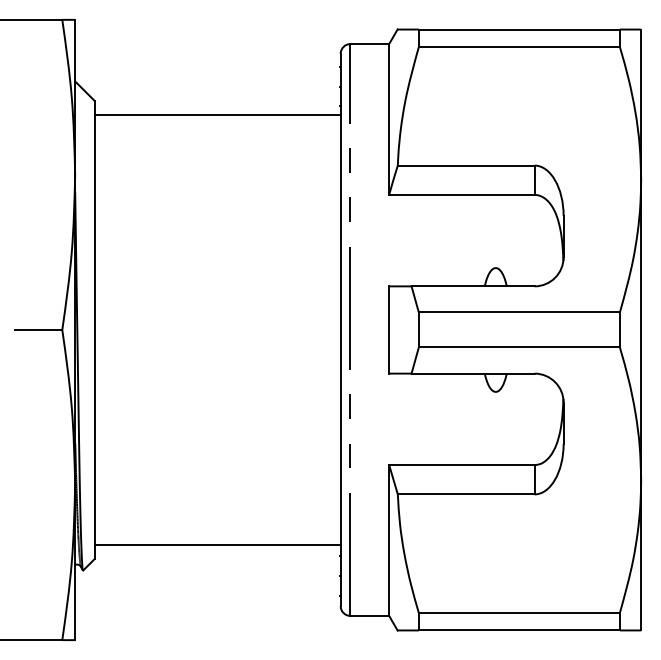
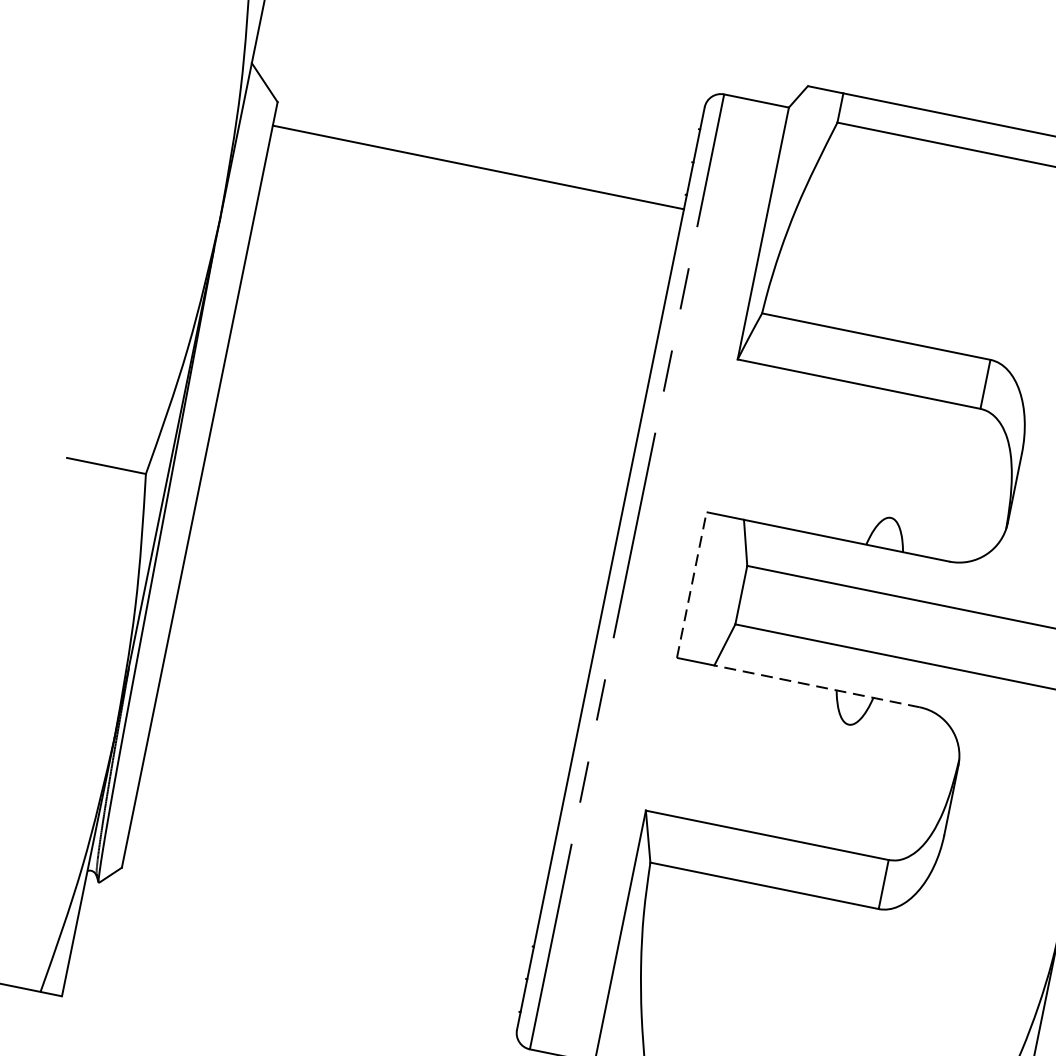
line: (389, 330) -> (692, 586), solid -> dashed
line: (472, 373) -> (816, 686), solid -> dashed
line: (217, 545) -> (331, 886), removed

